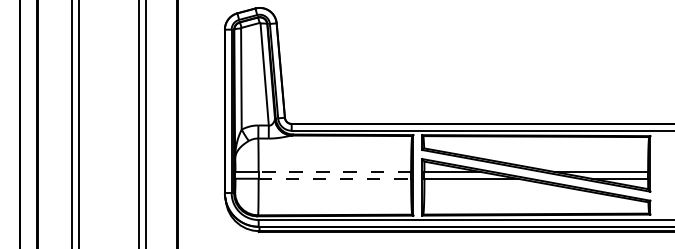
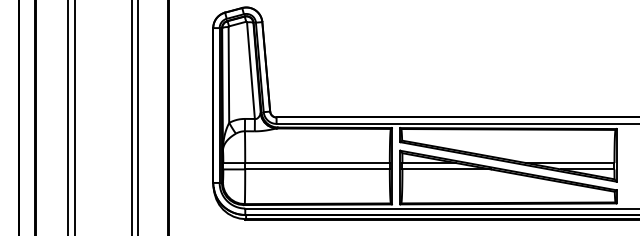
line: (334, 172) -> (317, 163), dashed -> solid
line: (335, 178) -> (318, 169), dashed -> solid

